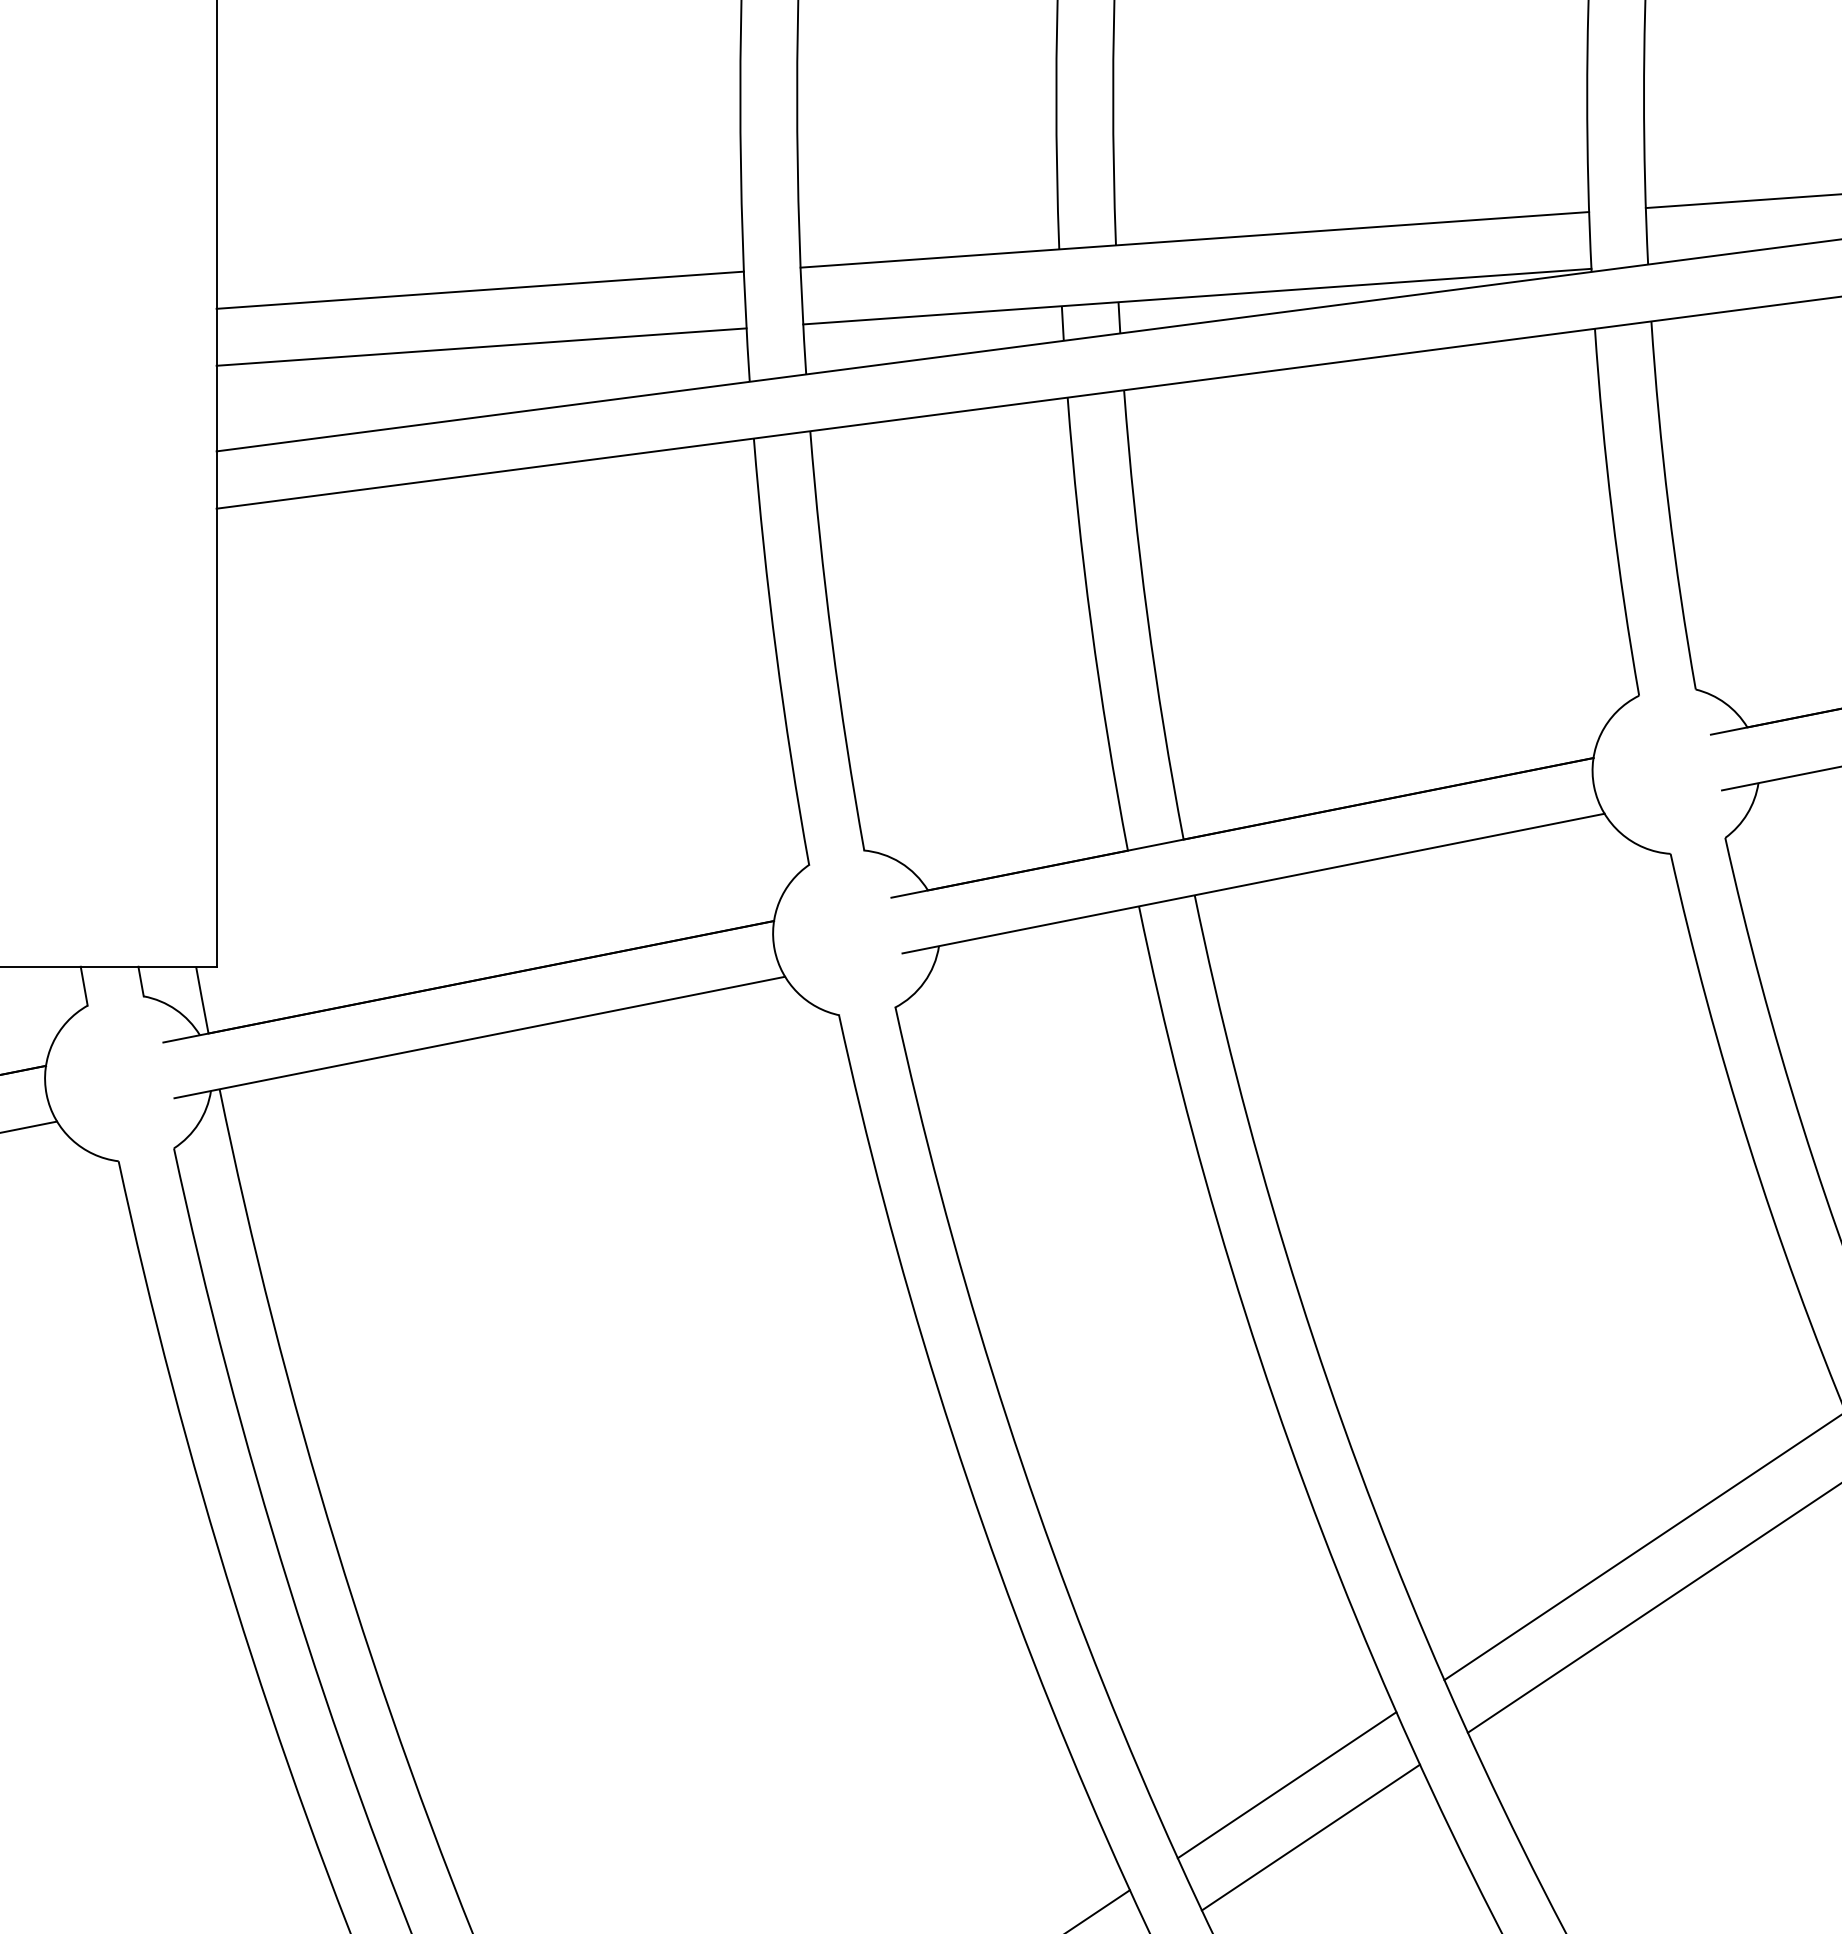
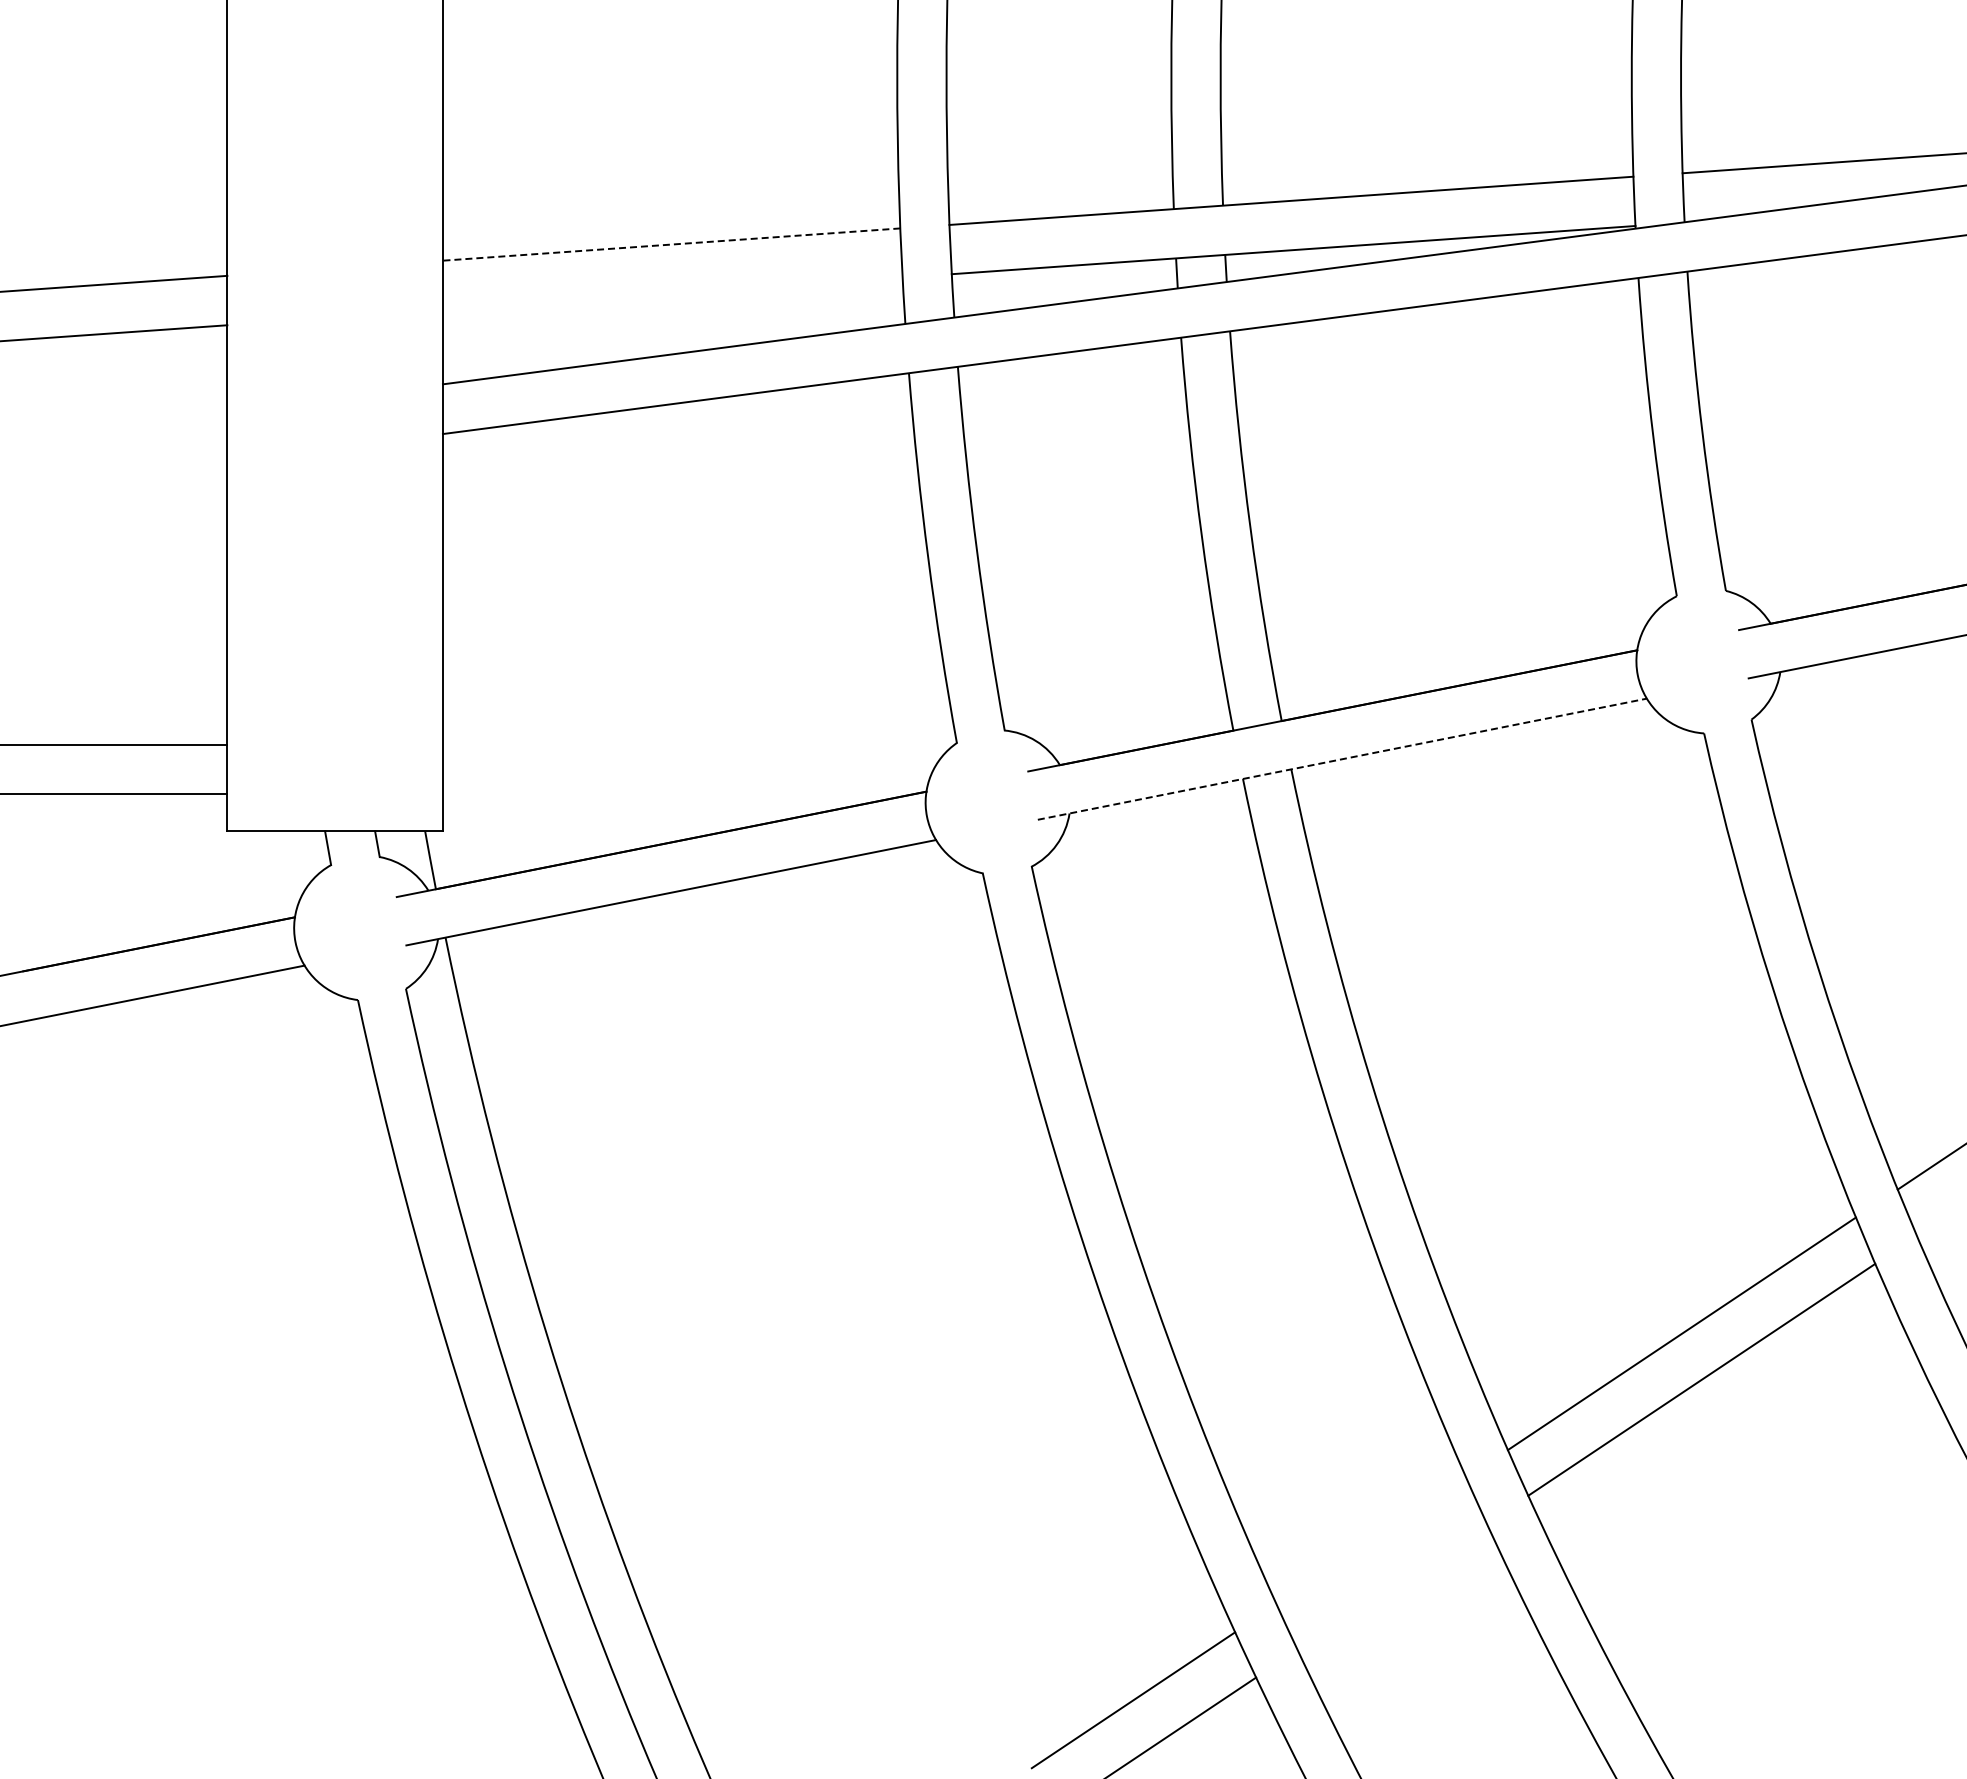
line: (480, 290) -> (671, 244), solid -> dashed
line: (481, 346) -> (672, 293), removed
line: (1253, 883) -> (1342, 759), solid -> dashed
line: (1287, 1784) -> (1371, 1540), removed
line: (1310, 1837) -> (1391, 1586), removed

